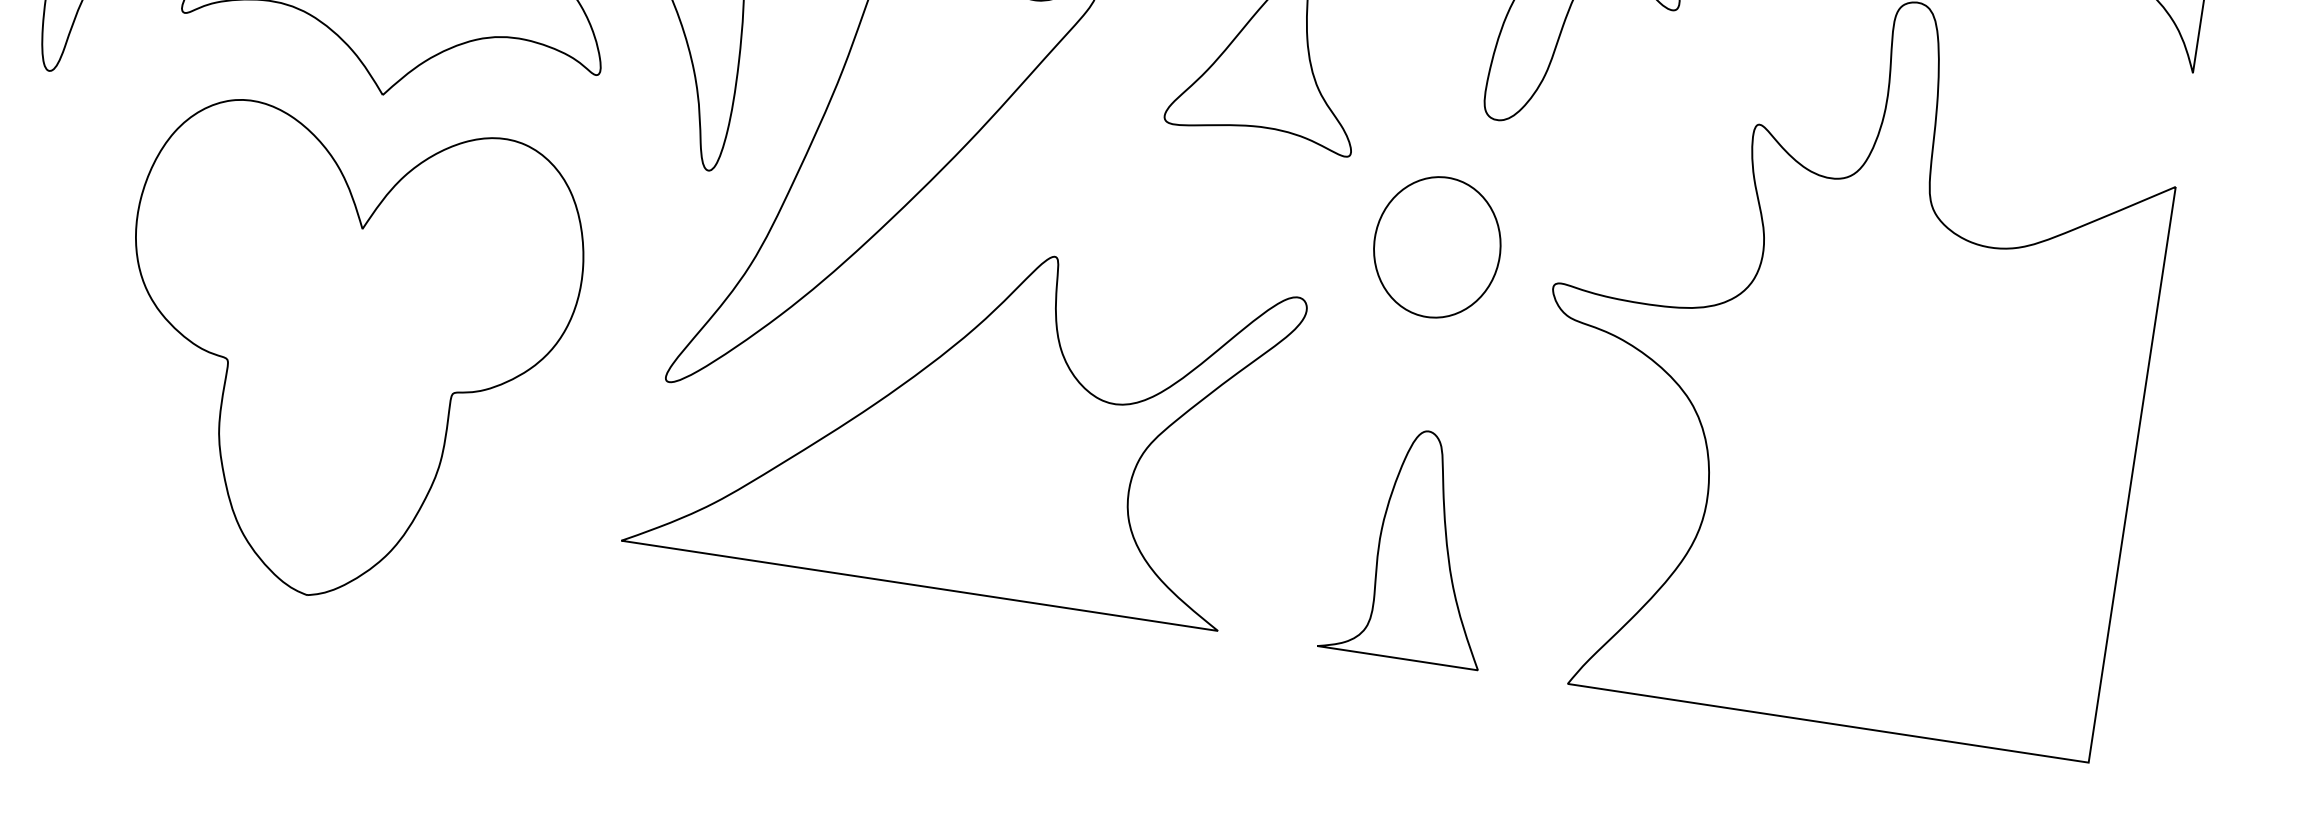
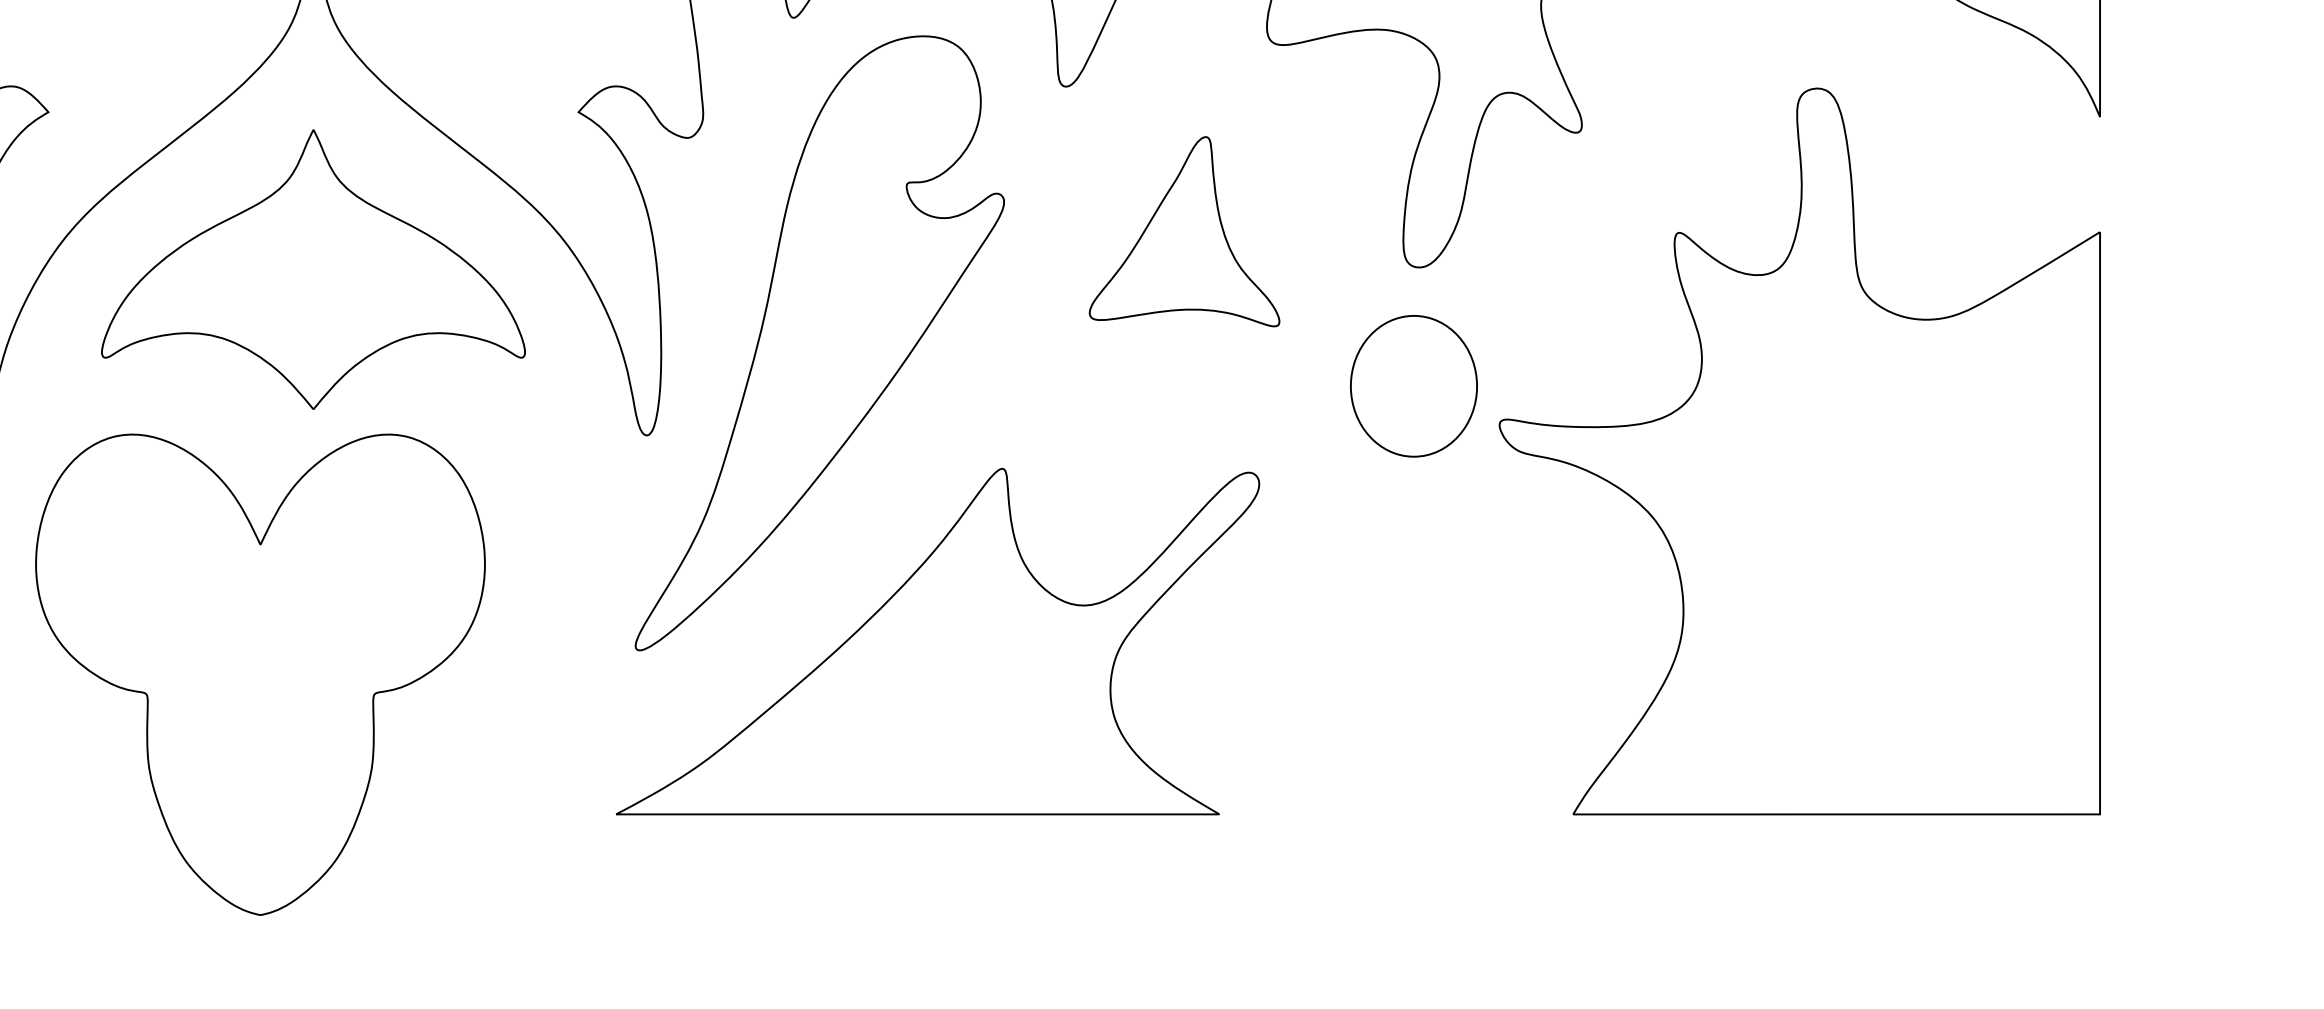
part: (1436, 247) -> (1413, 386), moved
part: (343, 357) -> (260, 674), moved
part: (1415, 544) -> (1401, 699), removed

